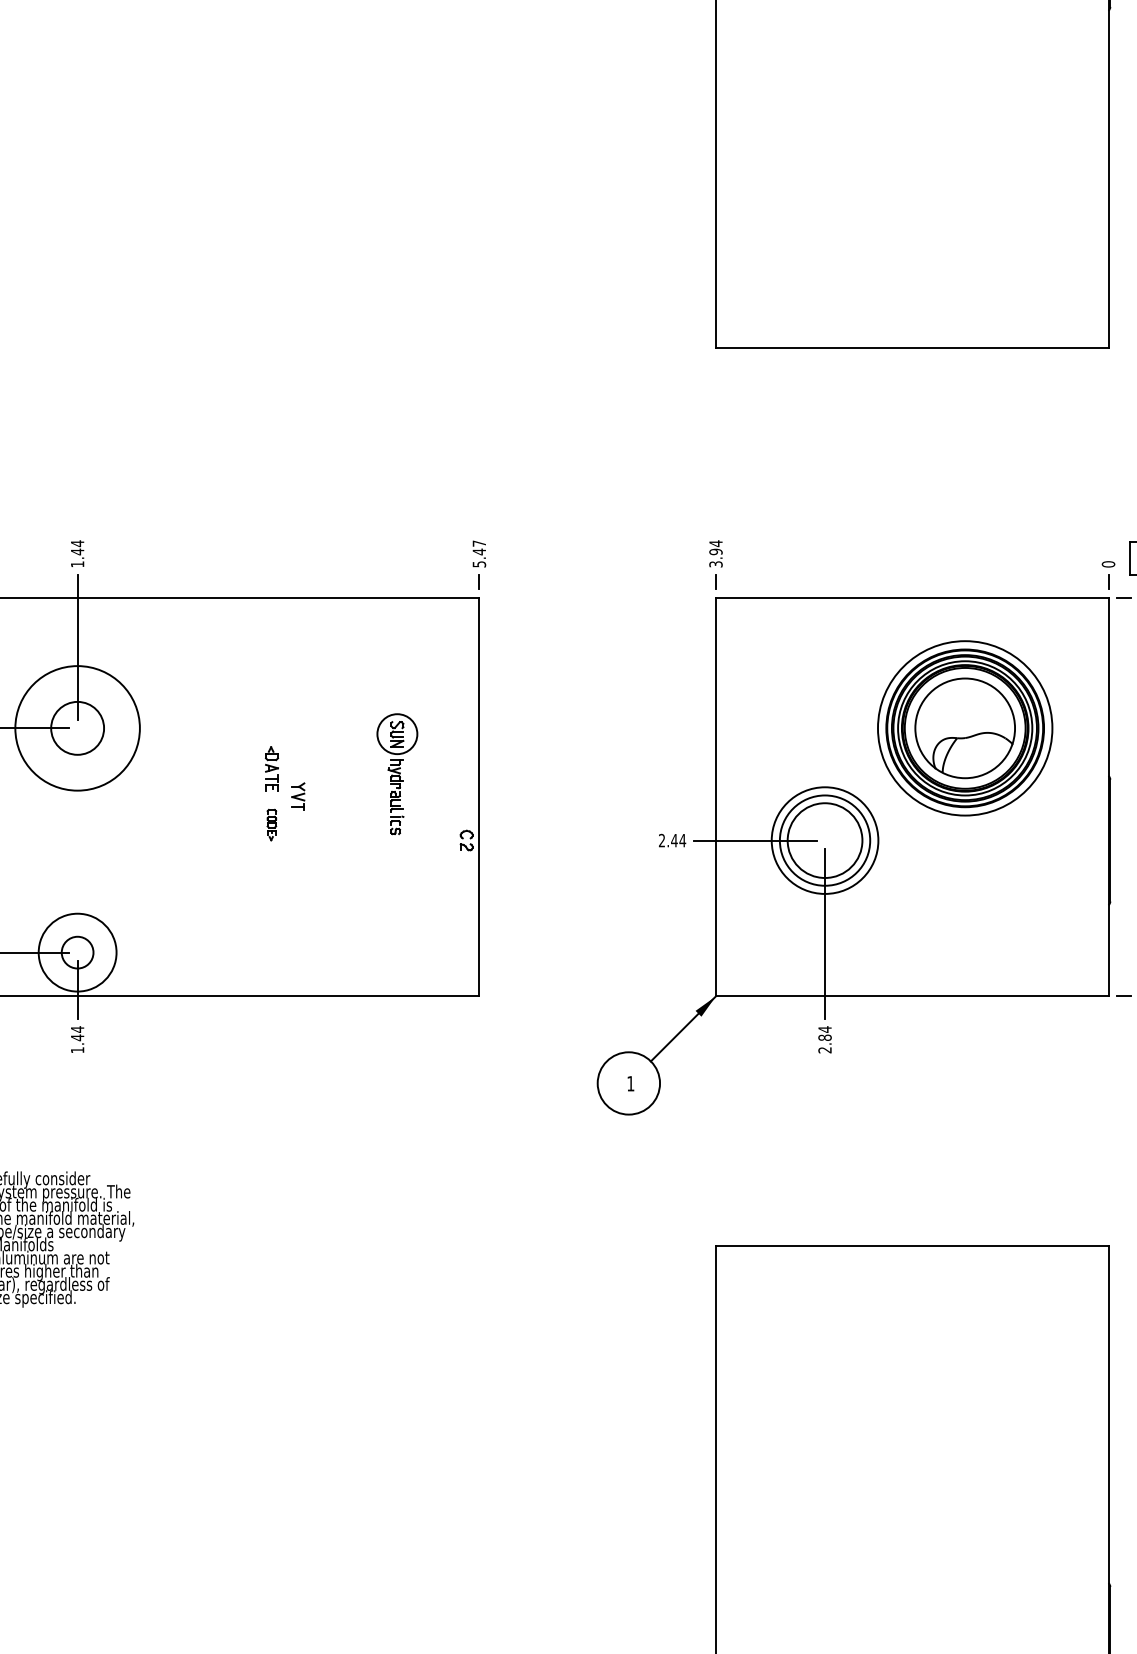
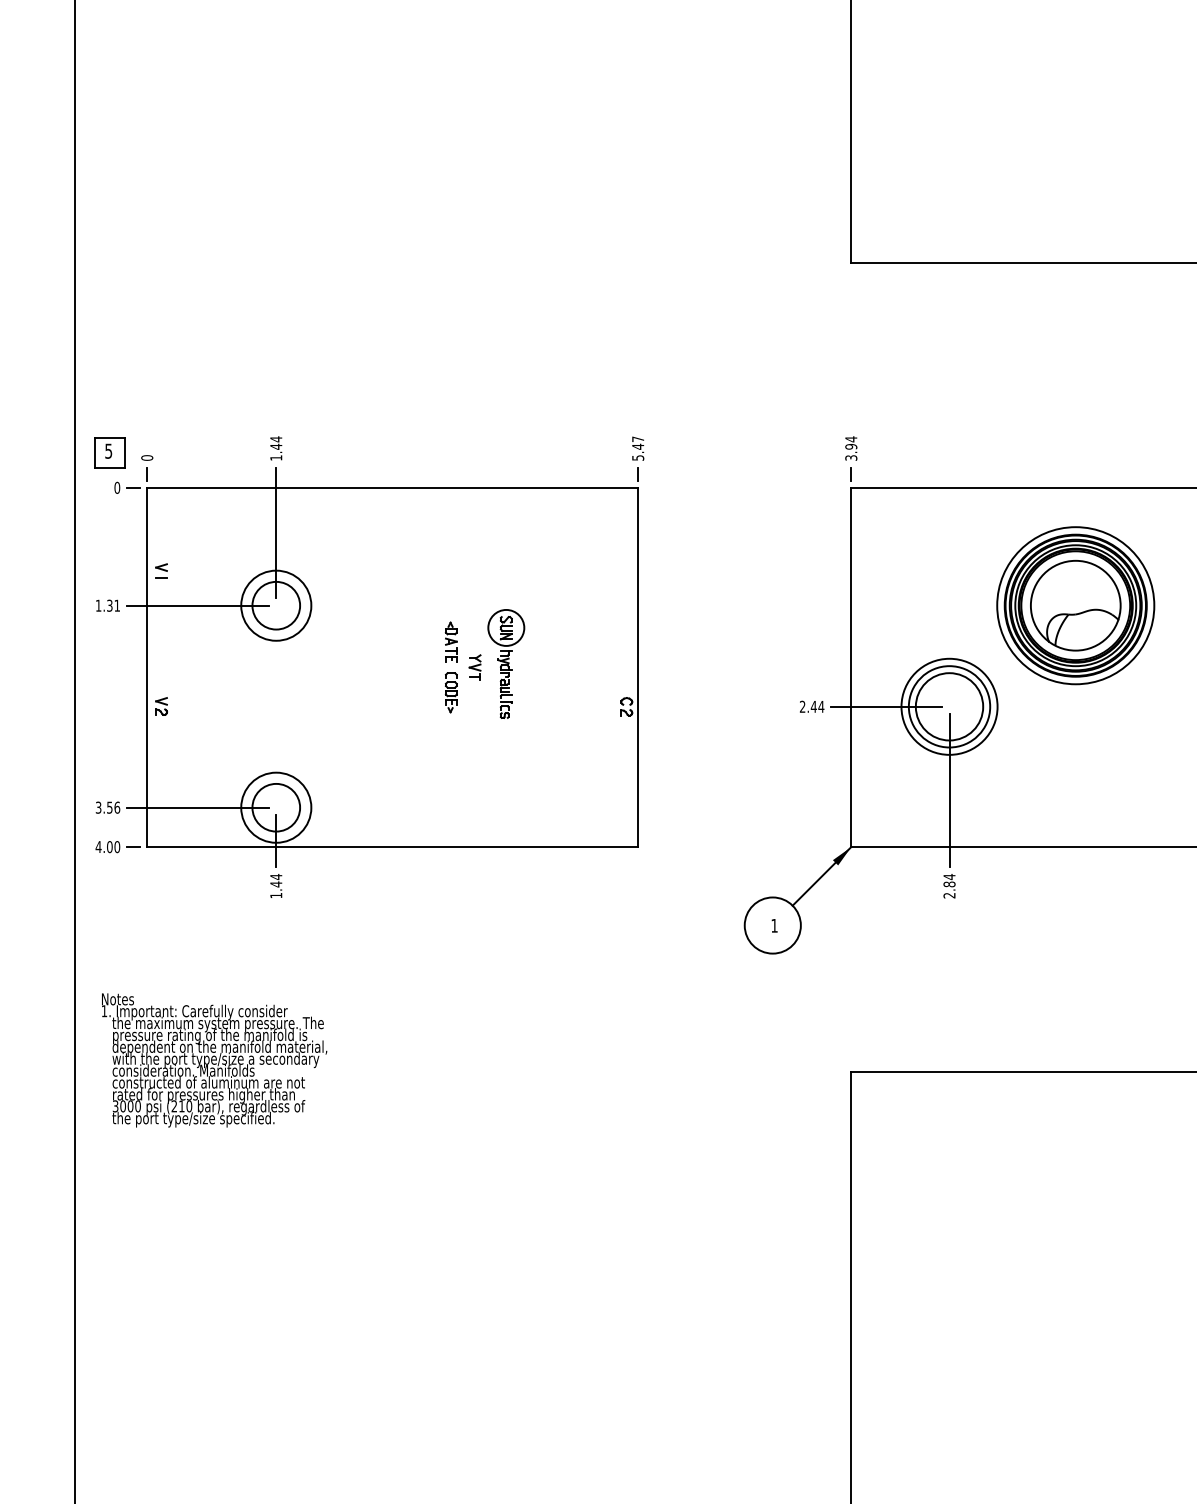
circle: (77, 728) -> (276, 605), size x0.62
part: (397, 773) -> (506, 663), moved
part: (271, 824) -> (450, 692), size x1.43
circle: (77, 952) -> (276, 807), size x1.67

